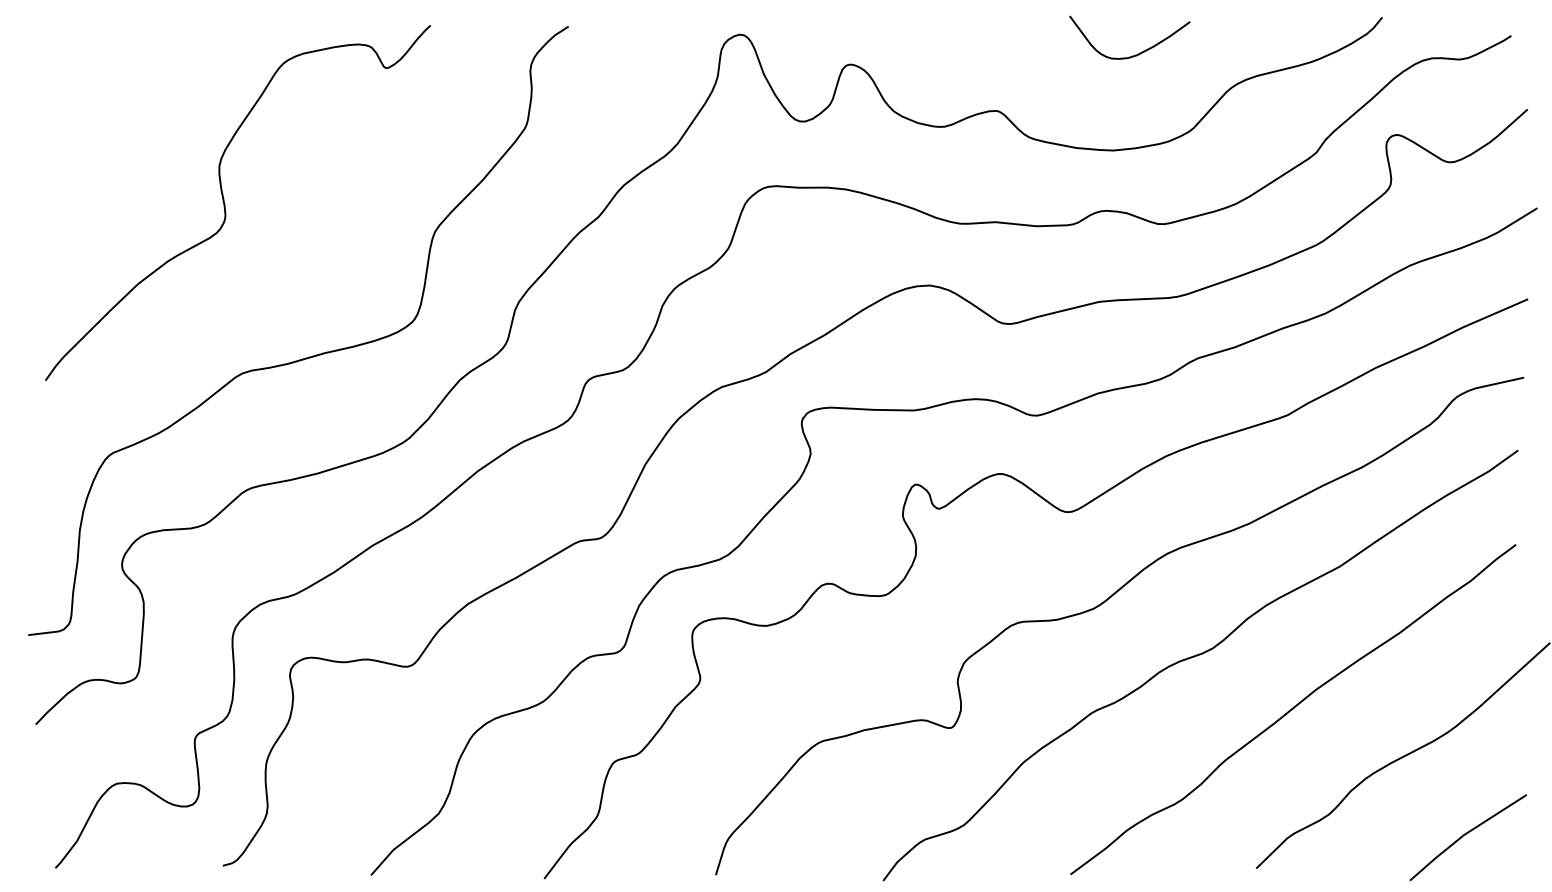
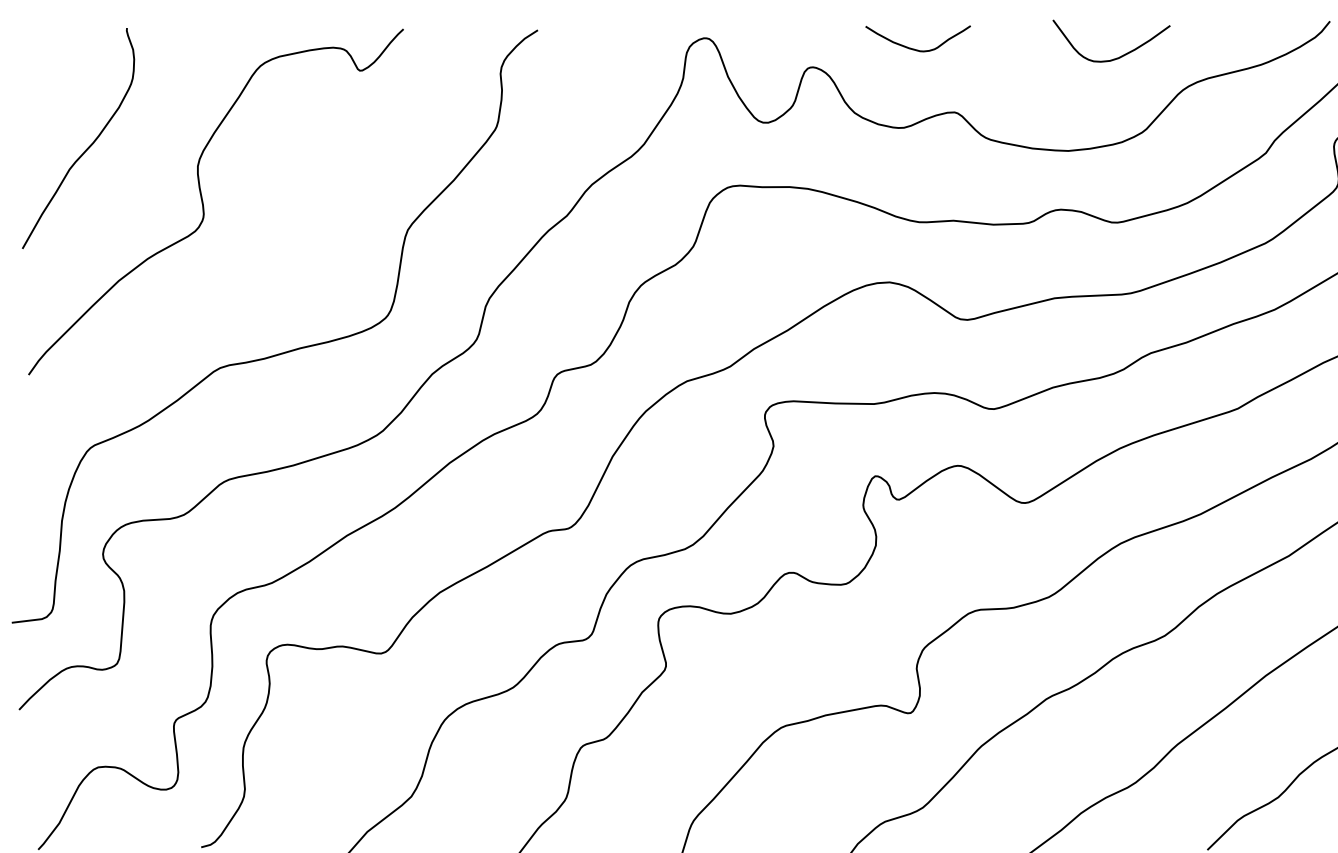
curve: (956, 45) -> (915, 48), added
curve: (1139, 52) -> (1120, 55), moved
curve: (106, 146) -> (87, 147), added

